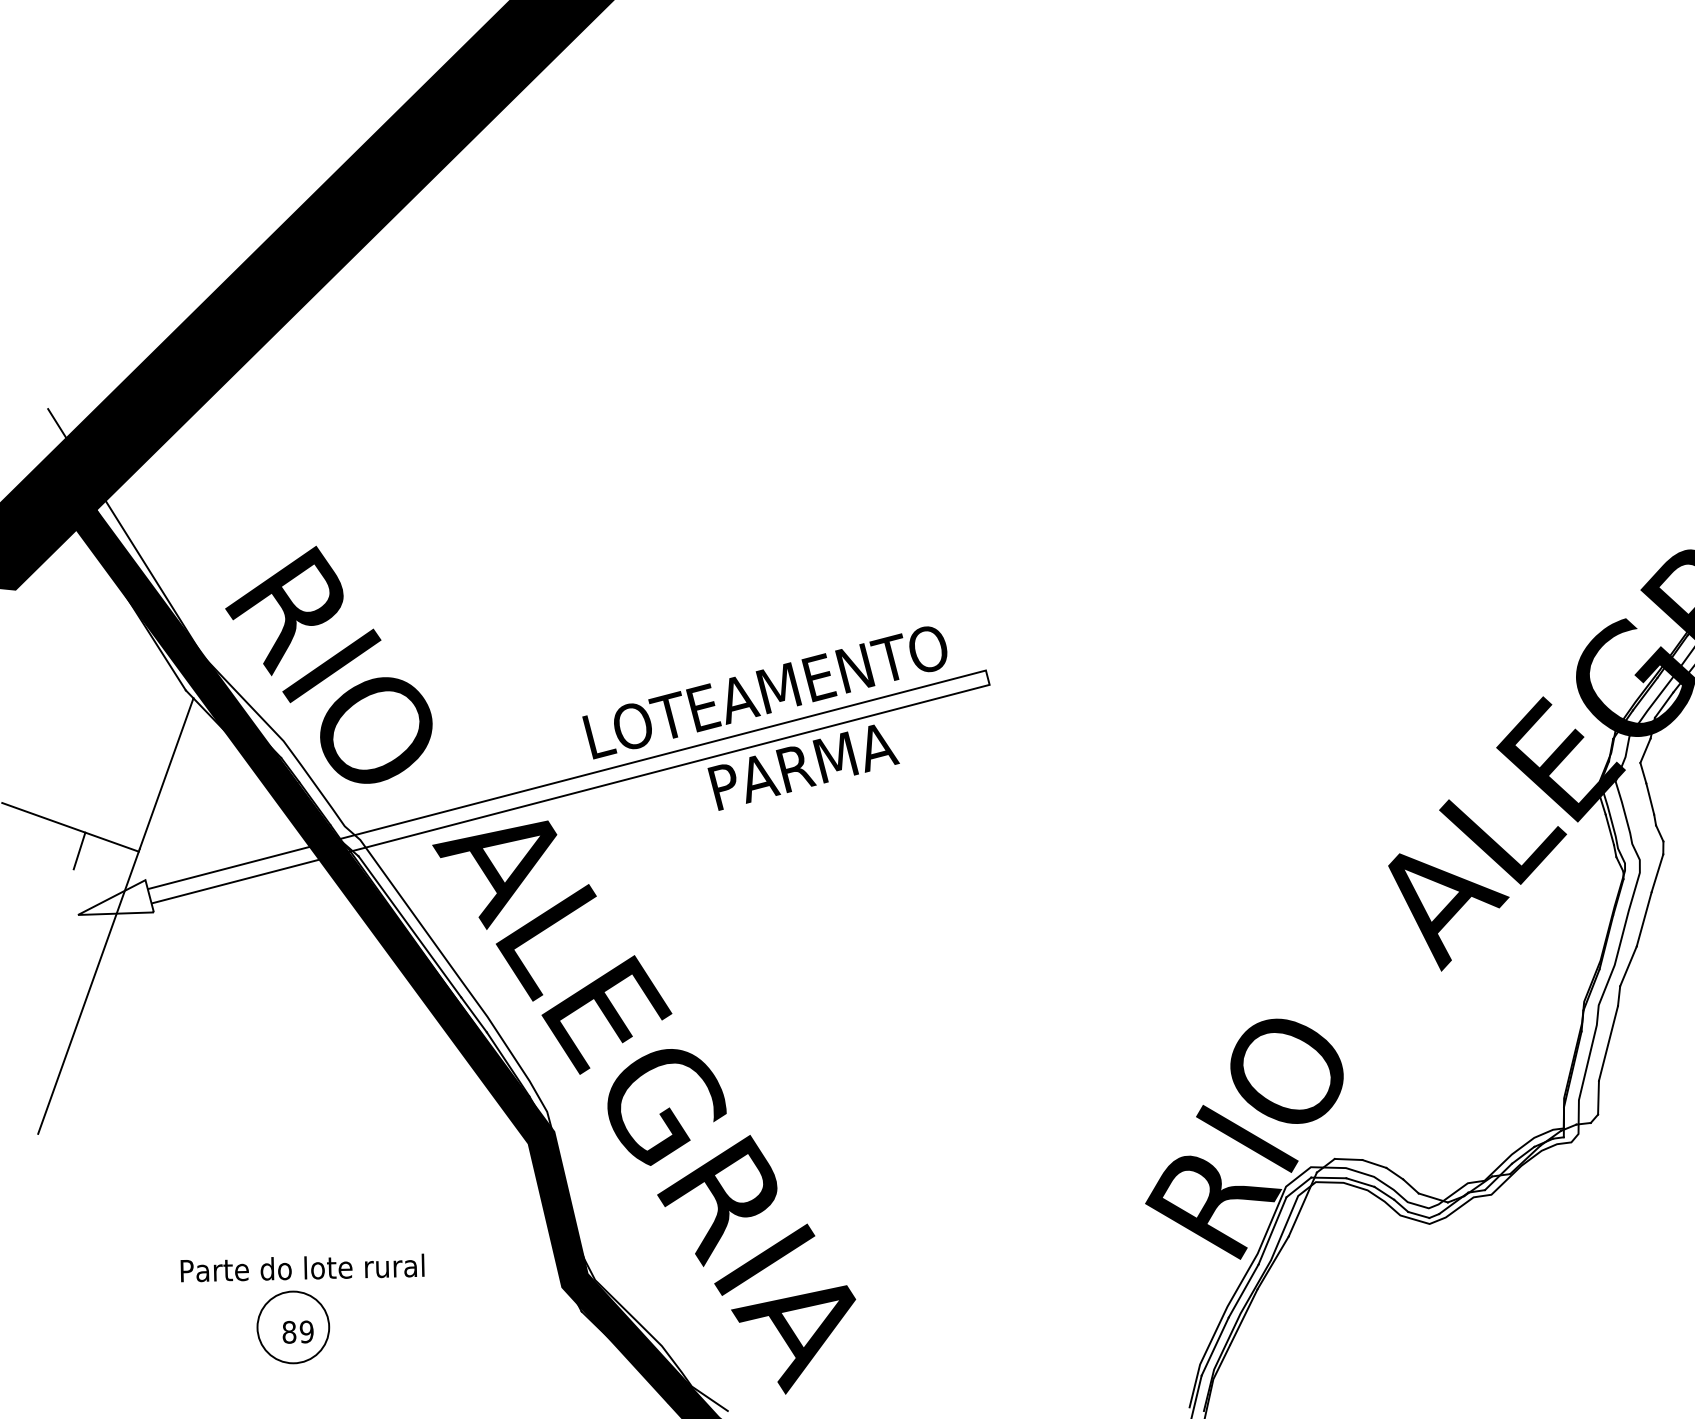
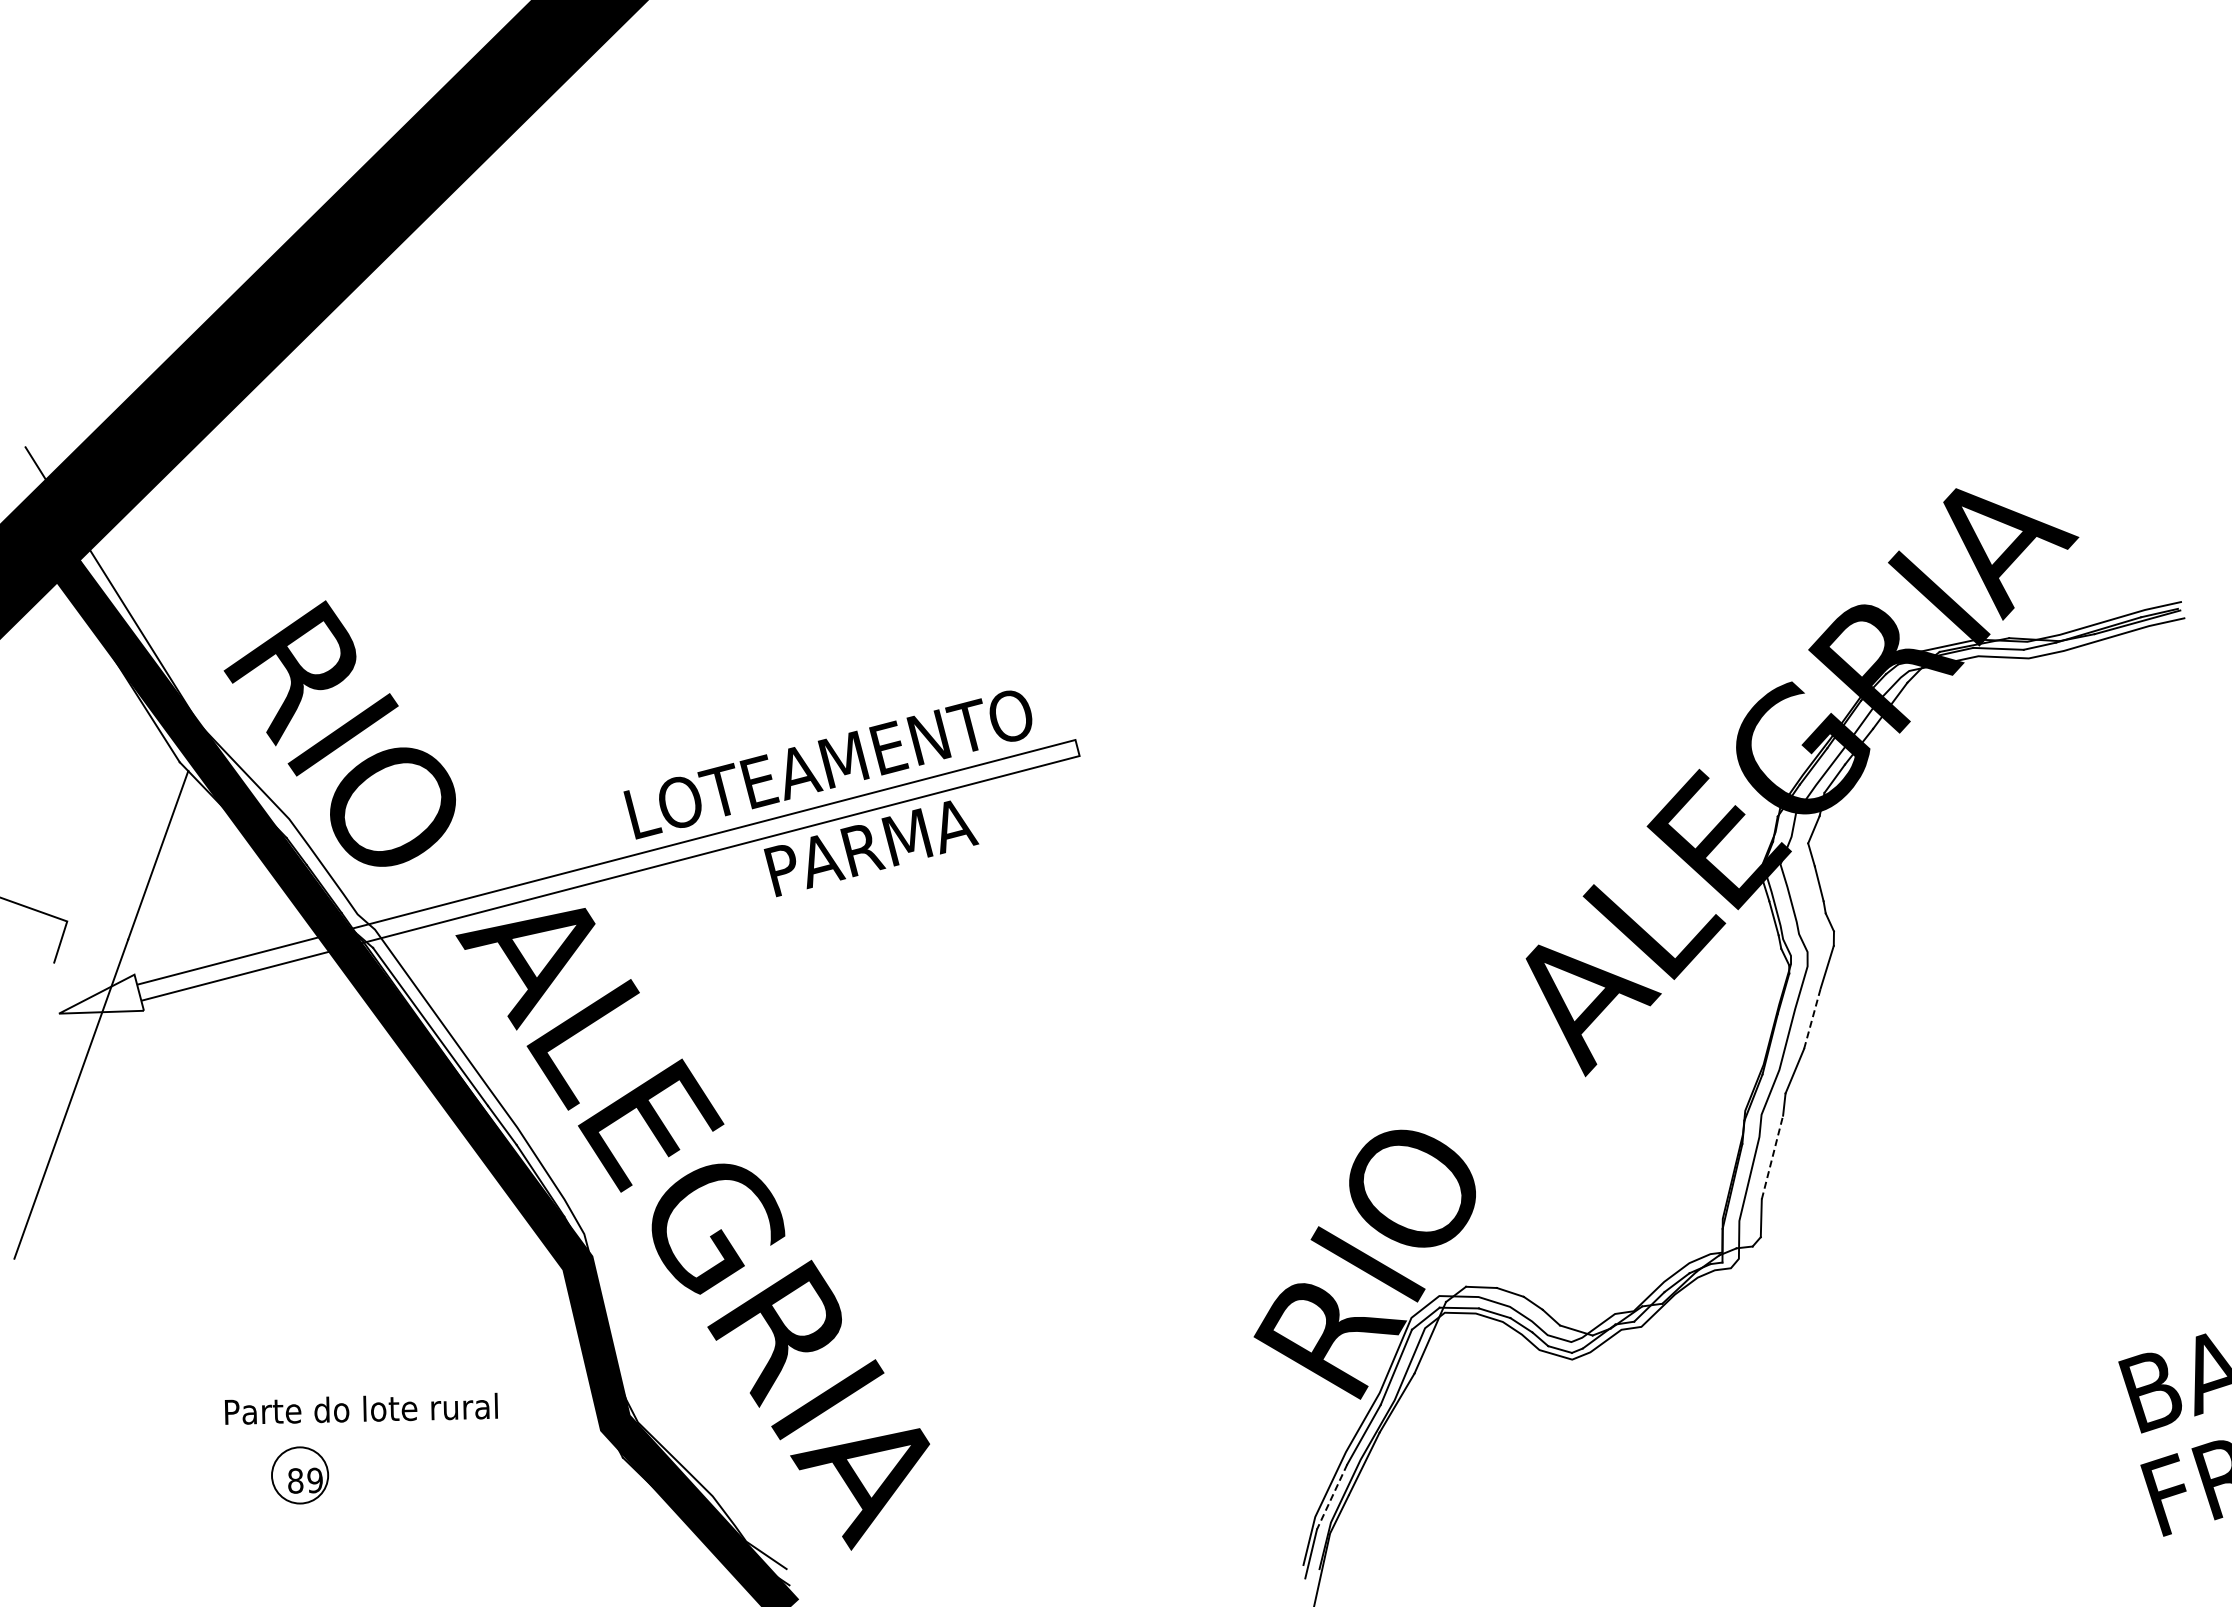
line: (112, 841) -> (97, 931), removed
line: (1644, 919) -> (1812, 1018), solid -> dashed
line: (1608, 1043) -> (1772, 1157), solid -> dashed
text: (302, 1267) -> (361, 1408), moved
circle: (292, 1327) -> (299, 1475), size x0.7
line: (1215, 1346) -> (1332, 1496), solid -> dashed

